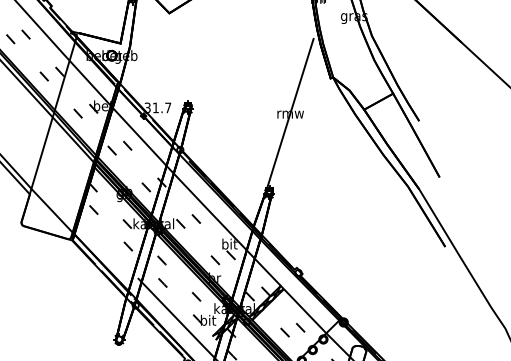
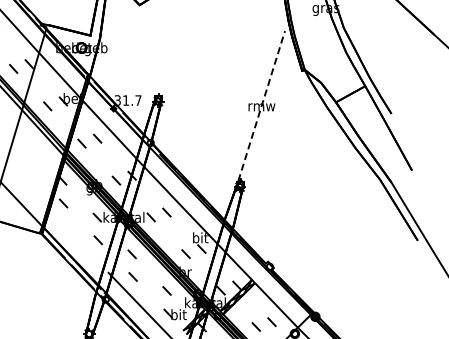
line: (290, 113) -> (261, 106), solid -> dashed

